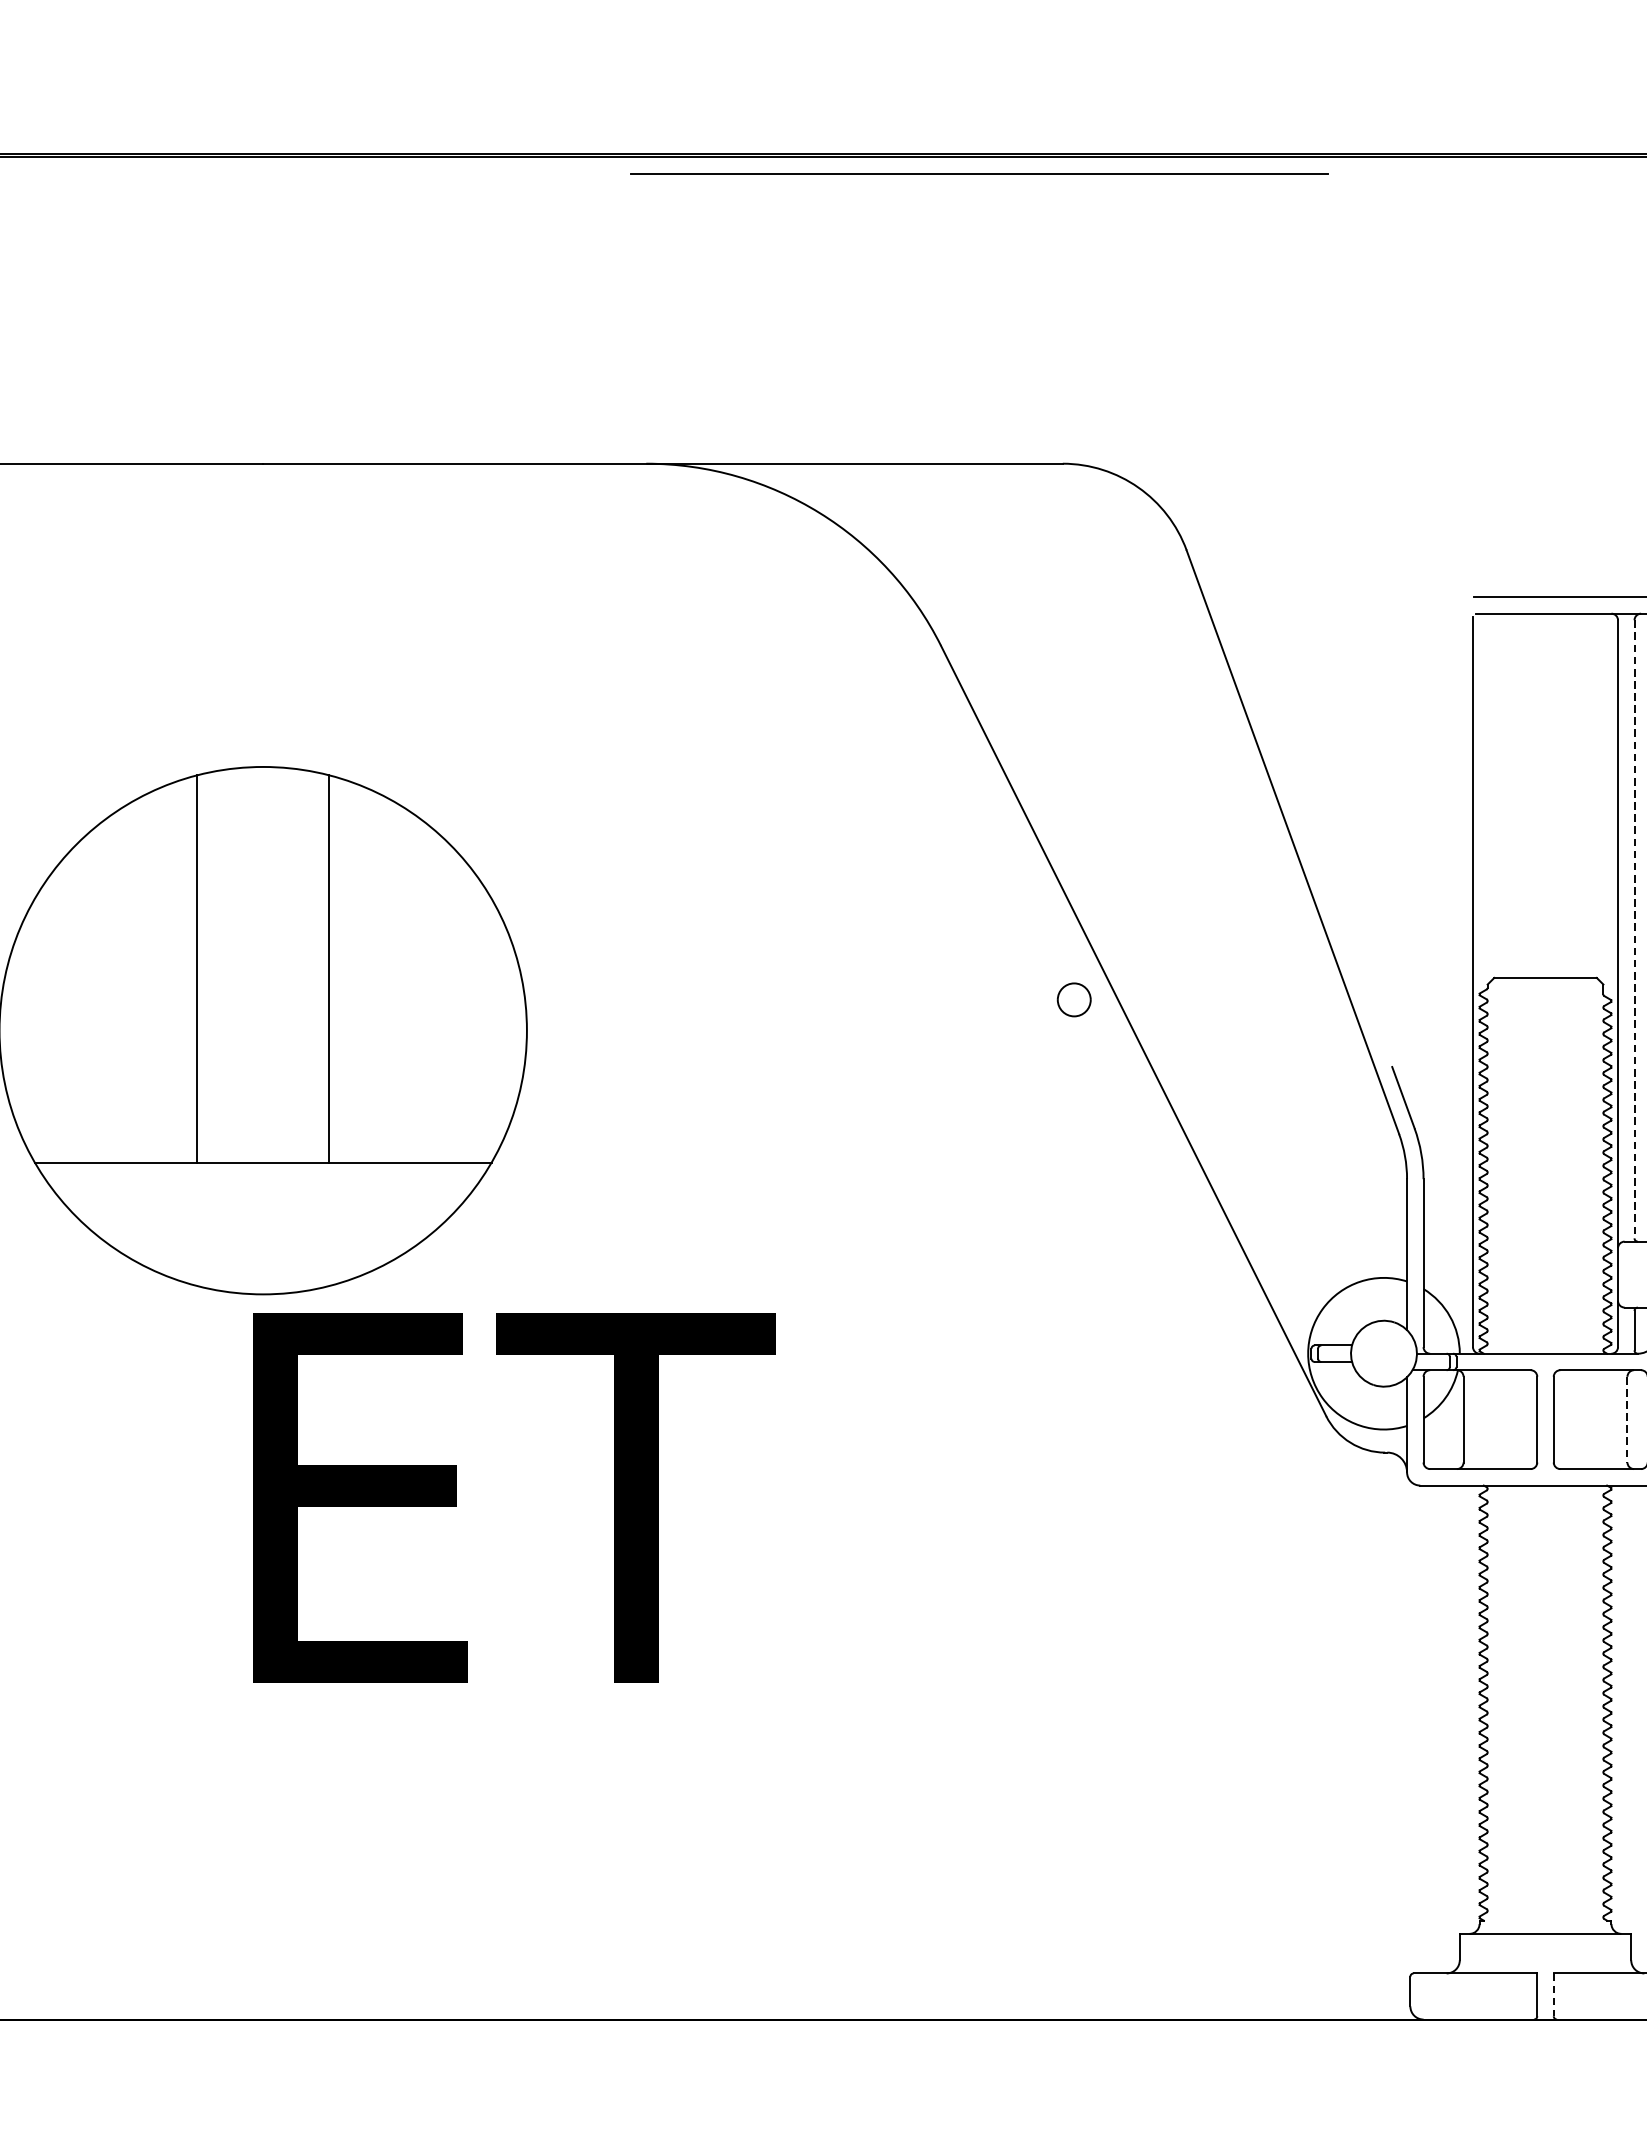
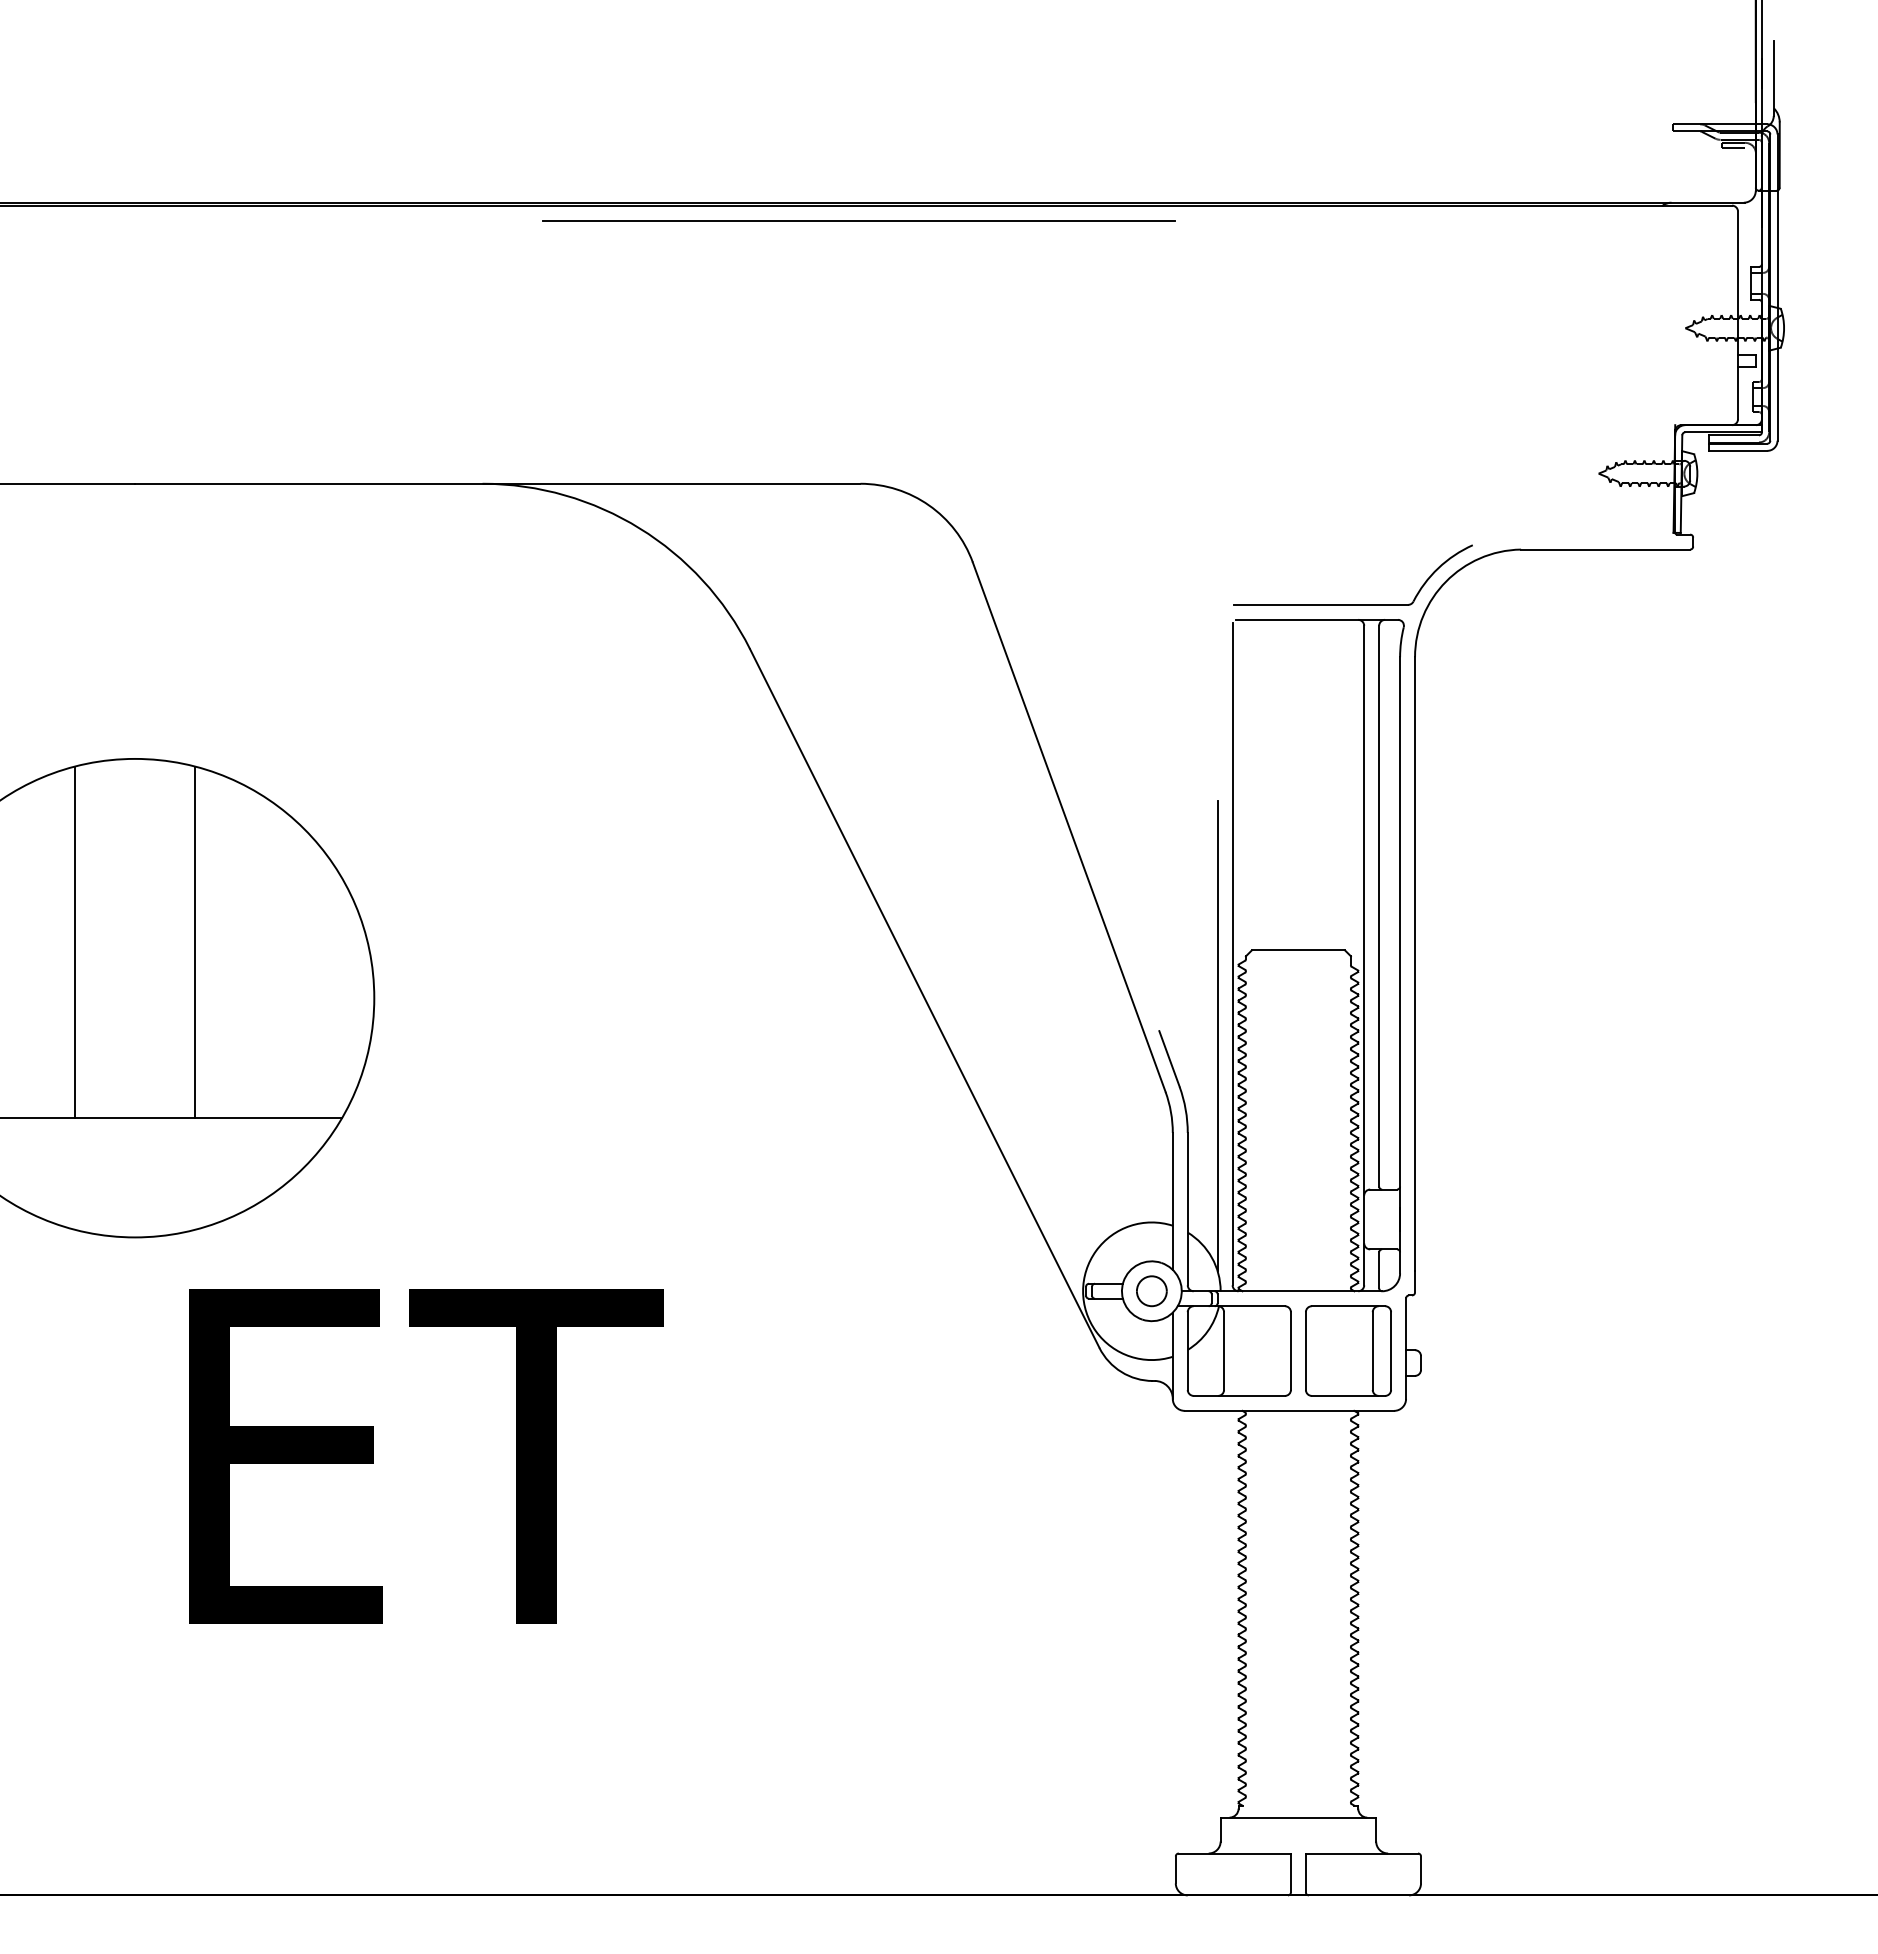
line: (979, 173) -> (858, 220), moved
line: (1634, 929) -> (1379, 906), dashed -> solid
part: (1073, 1000) -> (1151, 1291), moved
line: (1456, 1071) -> (1217, 1035), added
line: (1627, 1420) -> (1372, 1351), dashed -> solid
text: (515, 1498) -> (426, 1456), moved
line: (1553, 1995) -> (1305, 1873), dashed -> solid

